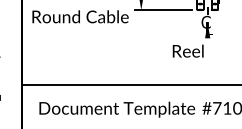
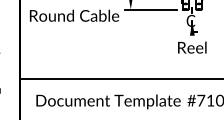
text: (188, 51) -> (192, 47), moved

